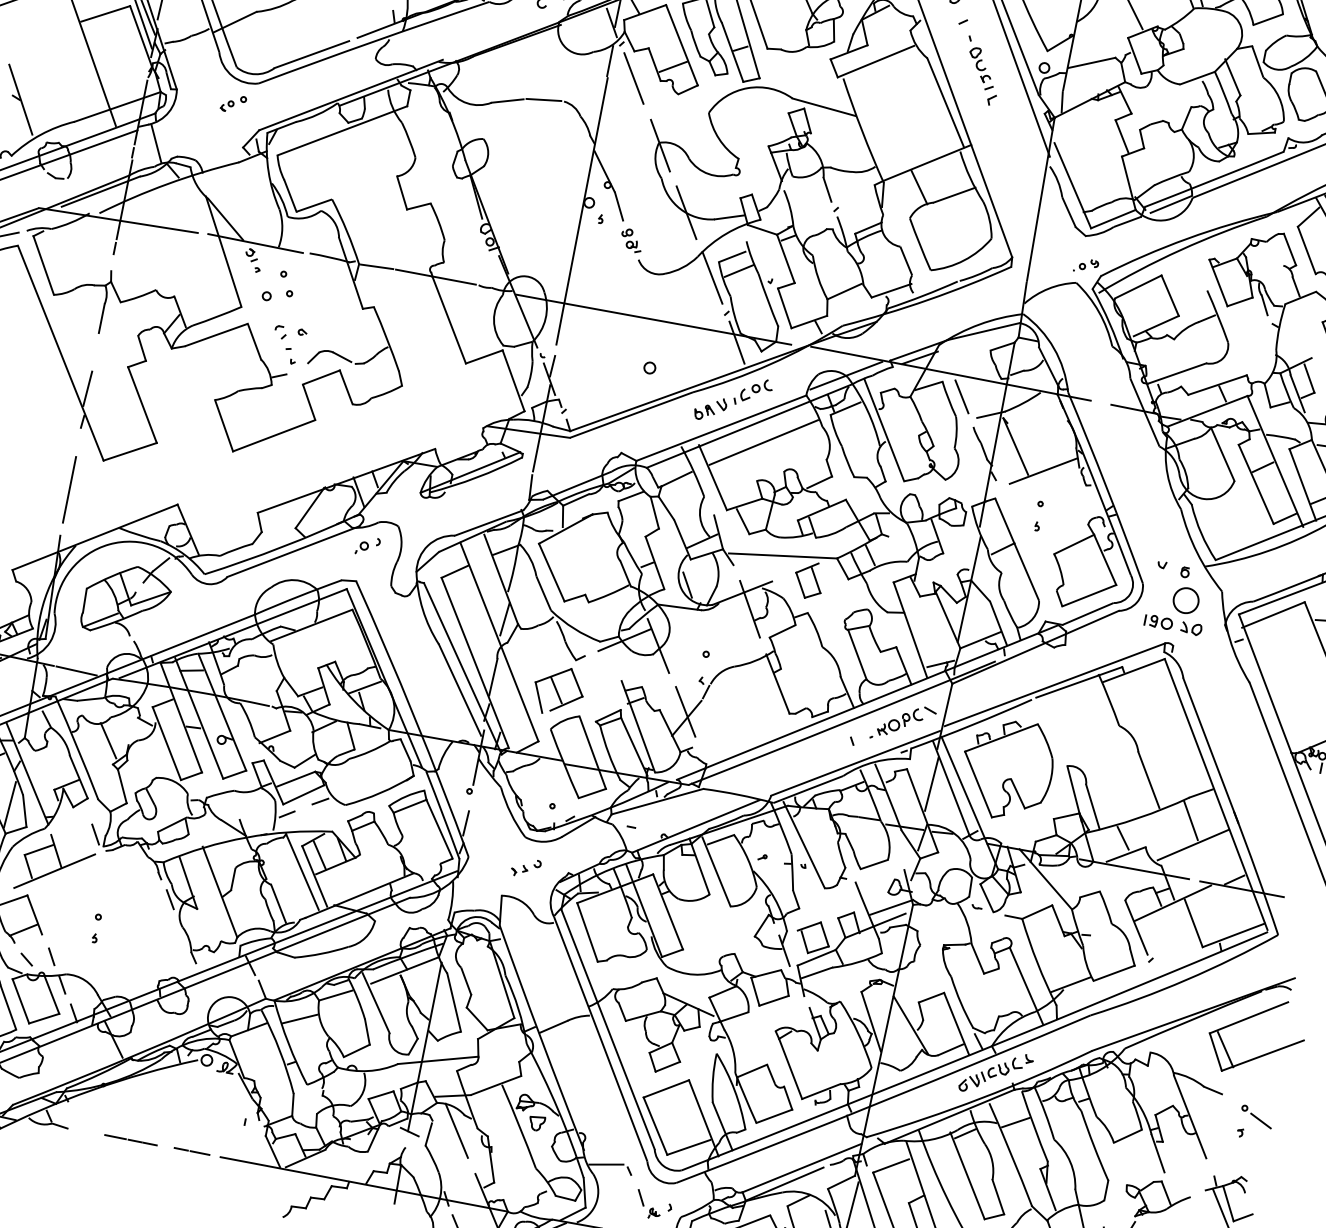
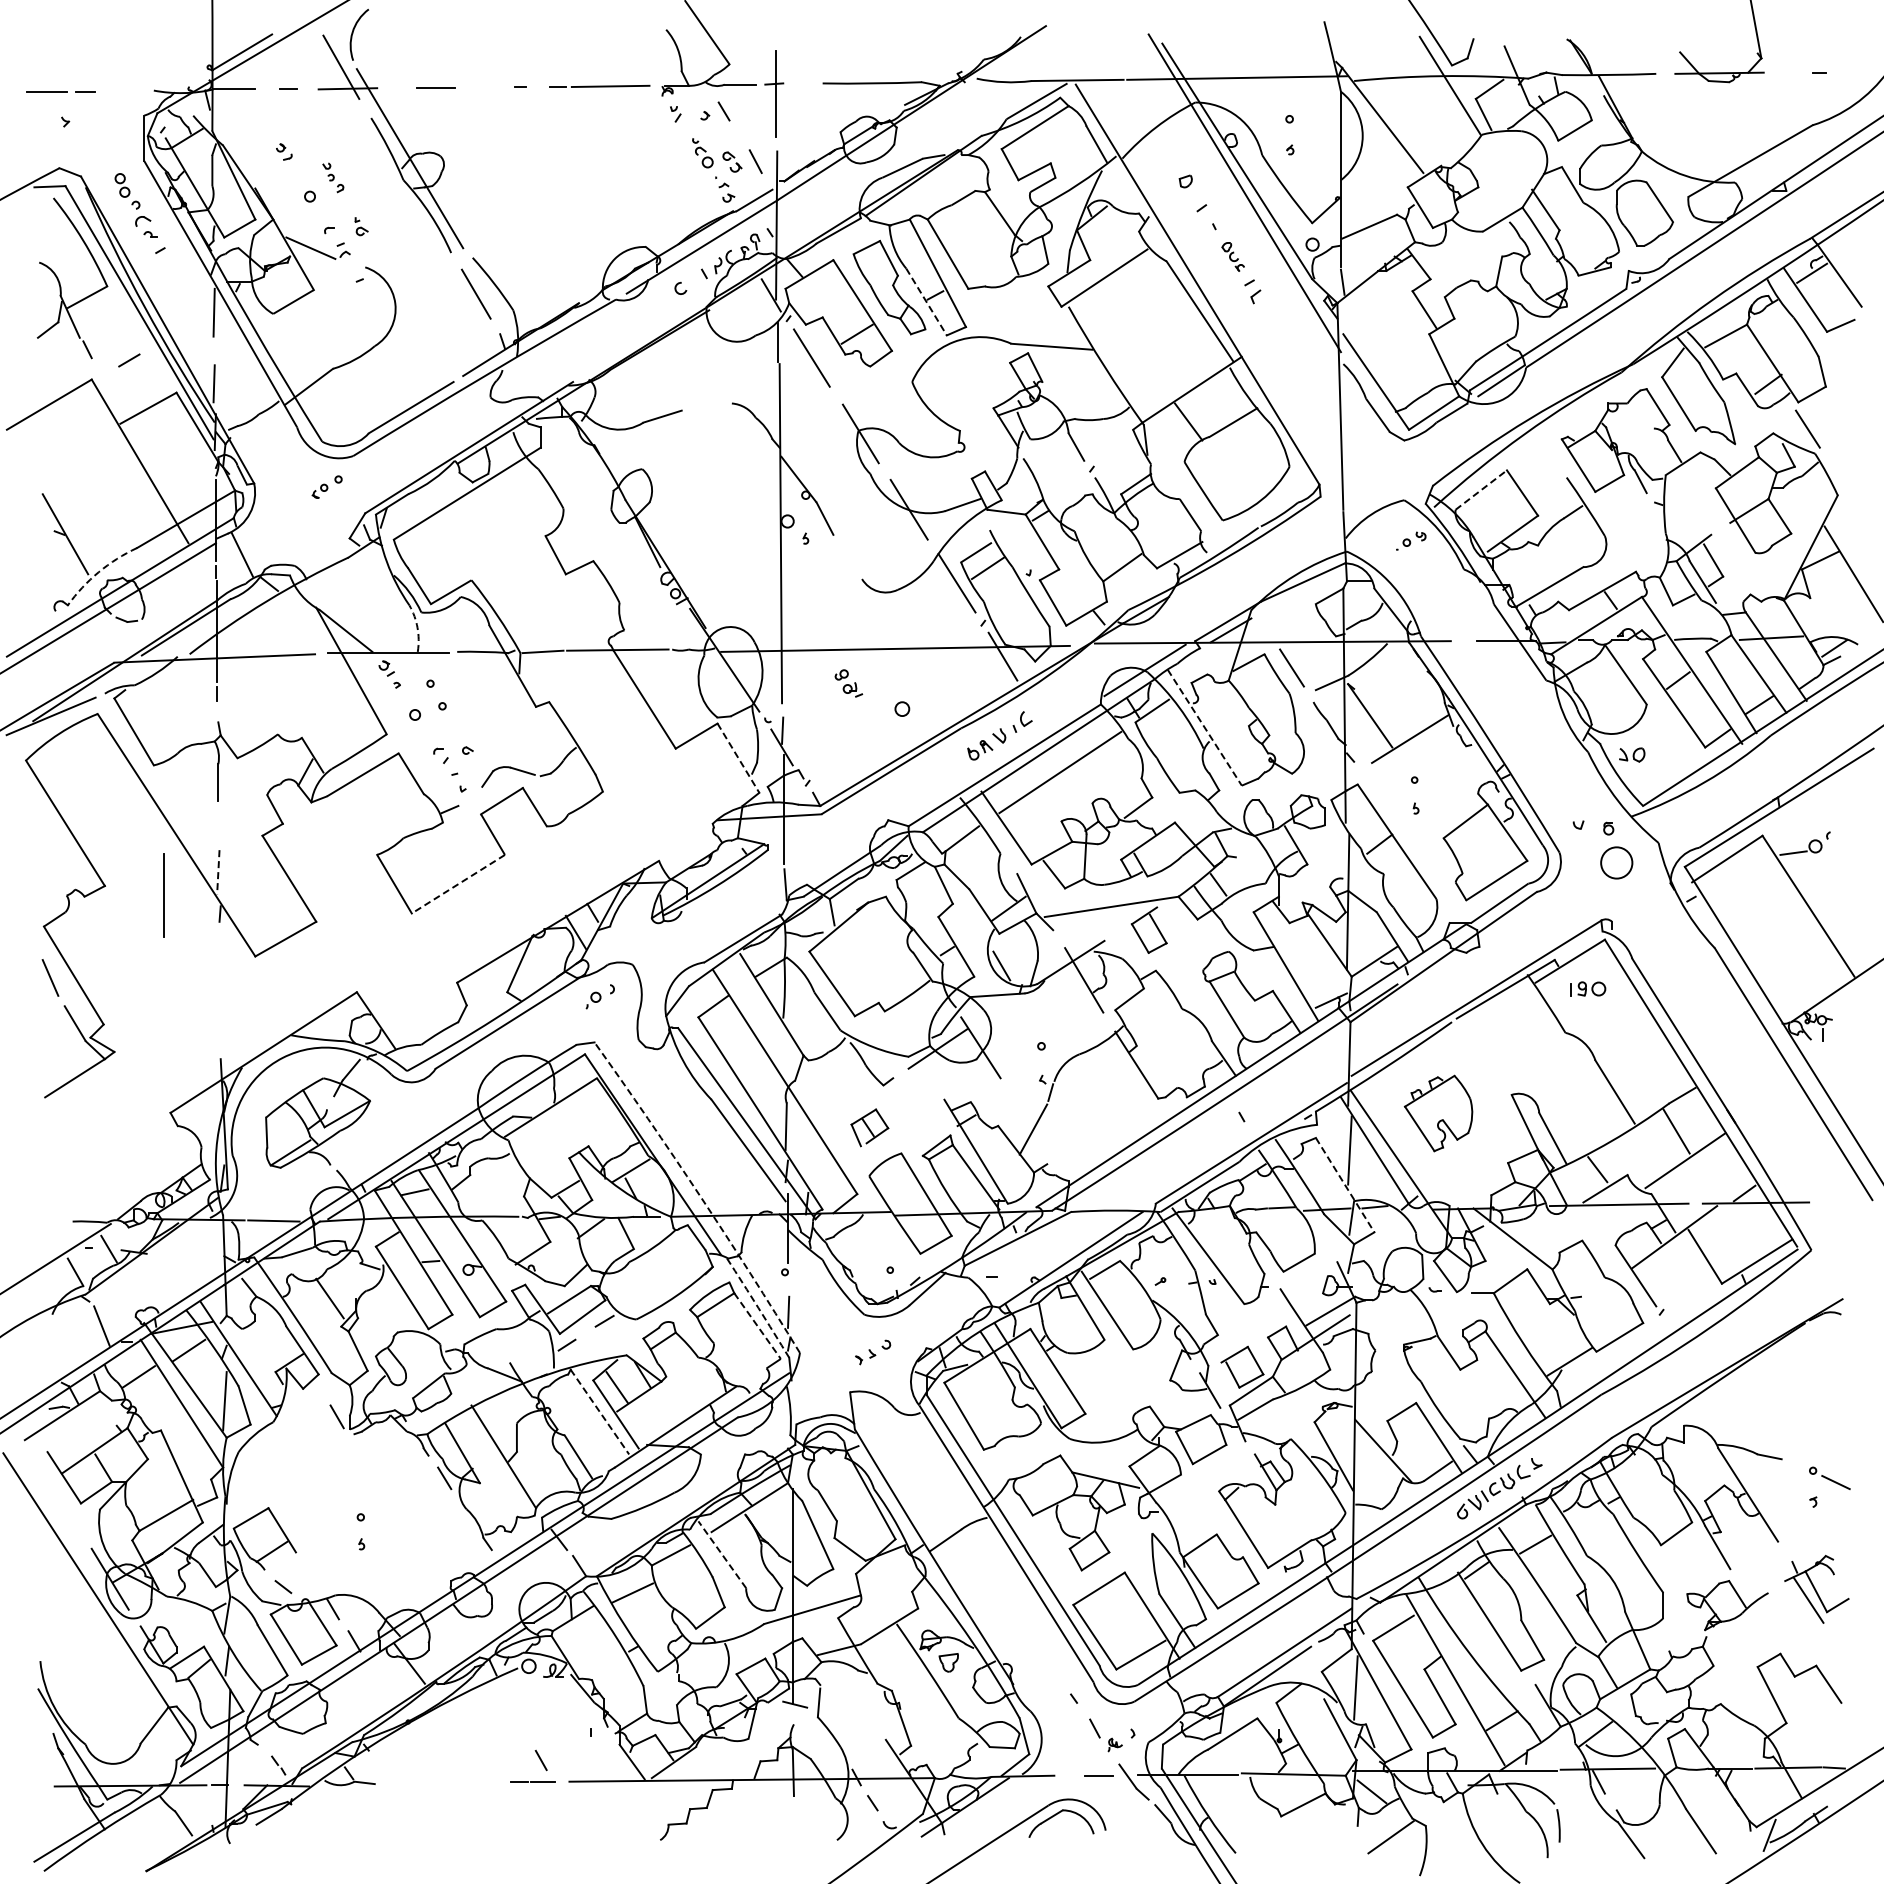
line: (732, 52) -> (926, 302), solid -> dashed
part: (979, 64) -> (1232, 256), size x0.7
line: (543, 99) -> (706, 406), removed
arc: (40, 134) -> (98, 572), solid -> dashed
arc: (282, 228) -> (417, 627), solid -> dashed
part: (631, 240) -> (848, 683), moved
part: (1086, 265) -> (1411, 540), moved
line: (1138, 286) -> (1481, 489), solid -> dashed
line: (513, 381) -> (738, 758), solid -> dashed
part: (763, 386) -> (1045, 703), removed
line: (87, 388) -> (218, 872), solid -> dashed
line: (883, 429) -> (1204, 727), solid -> dashed
line: (273, 435) -> (457, 884), solid -> dashed
line: (69, 489) -> (163, 895), moved
line: (505, 619) -> (786, 1052), removed
part: (1158, 621) -> (1588, 988), moved
part: (1191, 628) -> (1632, 754), moved
part: (558, 691) -> (869, 1127), size x0.6
line: (685, 711) -> (1030, 1121), removed
arc: (415, 717) -> (700, 1195), solid -> dashed
part: (903, 723) -> (1300, 1082), removed
part: (1007, 769) -> (1438, 1113), size x0.6
line: (922, 811) -> (1345, 1185), solid -> dashed
arc: (443, 814) -> (758, 1307), solid -> dashed
line: (439, 829) -> (757, 1326), solid -> dashed
part: (55, 866) -> (295, 1465), removed
line: (302, 872) -> (599, 1412), solid -> dashed
line: (51, 956) -> (540, 1760), moved
line: (376, 1002) -> (722, 1554), solid -> dashed
part: (1261, 1055) -> (1820, 1401), removed
line: (456, 1130) -> (852, 1691), removed
line: (131, 1139) -> (455, 1782), removed
line: (606, 1164) -> (1044, 1696), removed

